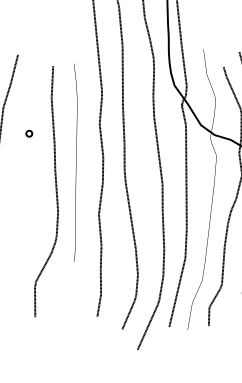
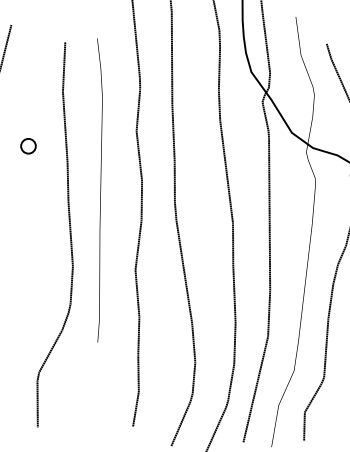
part: (29, 133) -> (28, 145), size x1.6

